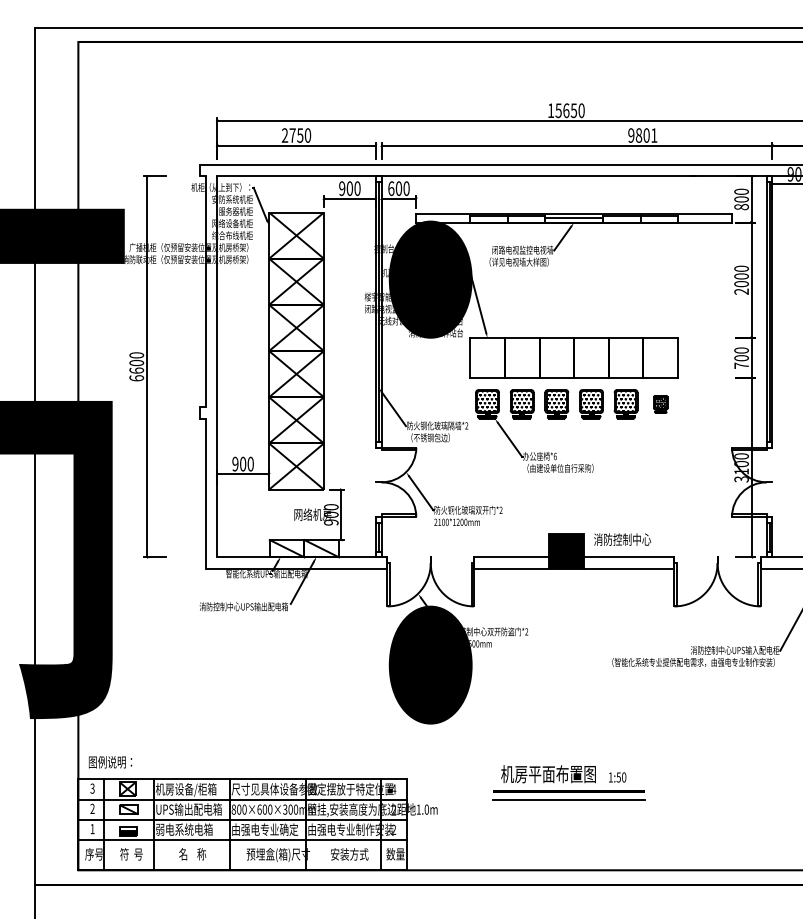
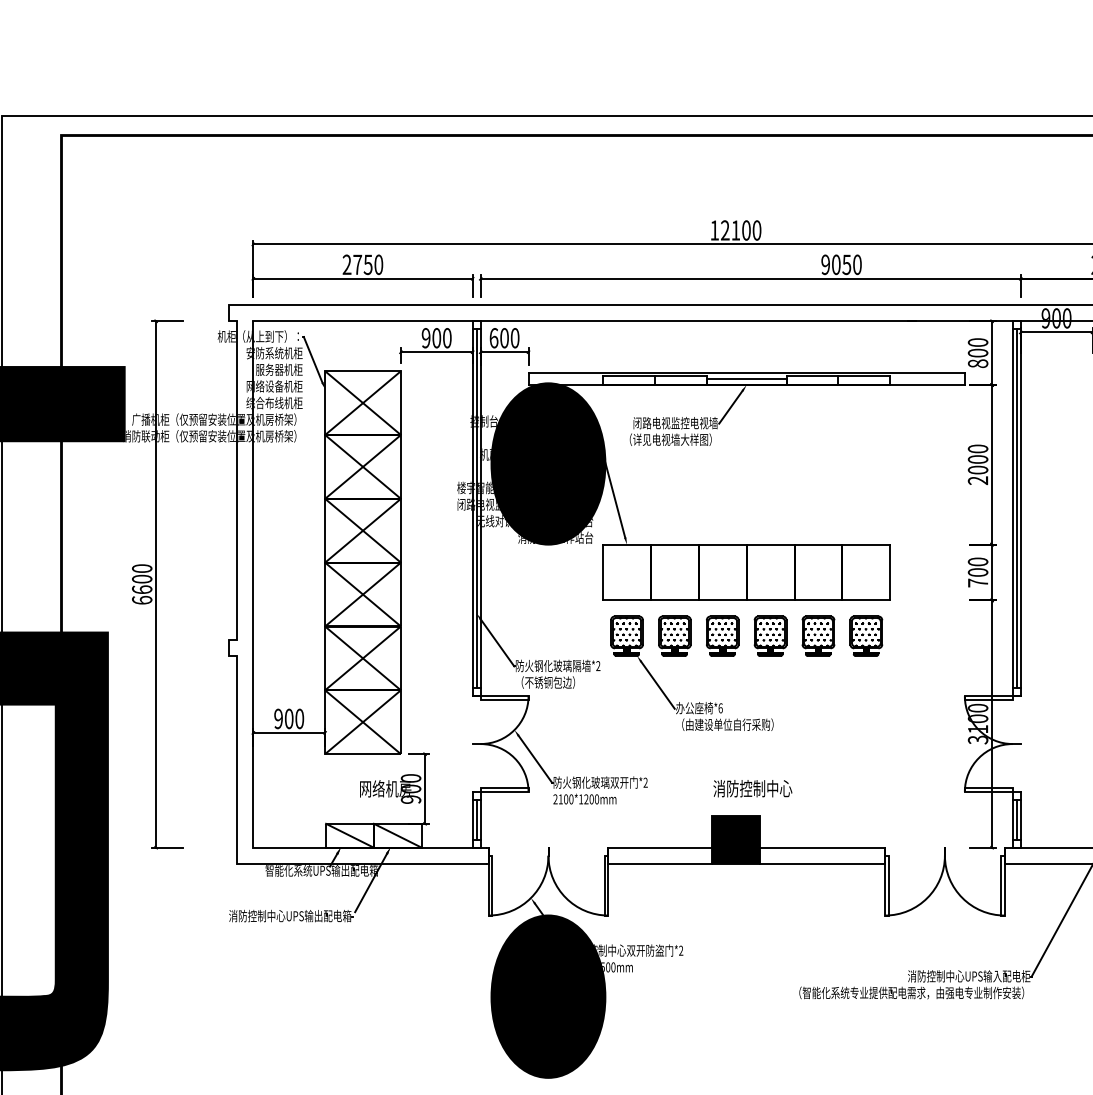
text: (566, 110) -> (736, 230), 15650 -> 12100
text: (646, 135) -> (846, 264), 9801 -> 9050
part: (660, 404) -> (866, 636), size x1.67
text: (622, 539) -> (752, 788), moved

